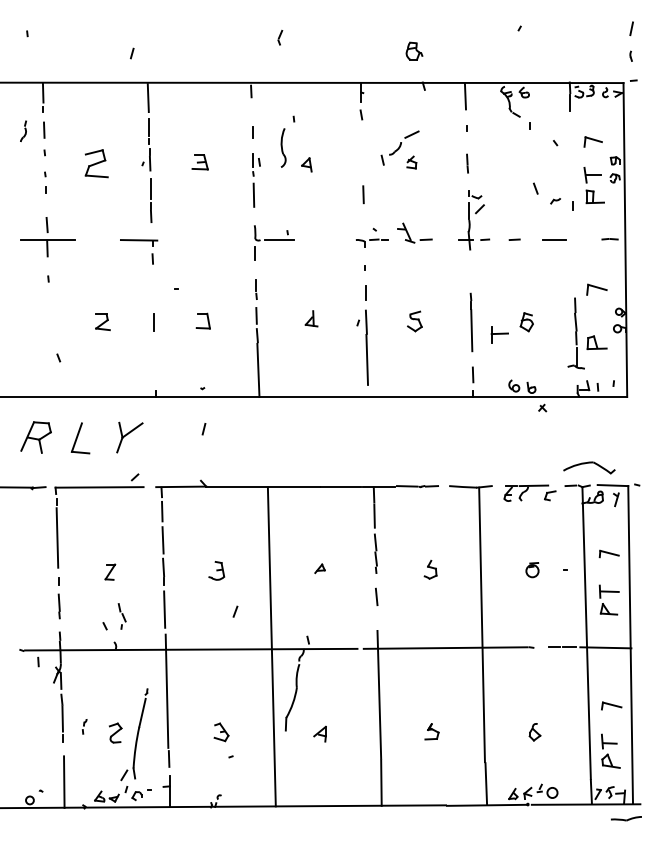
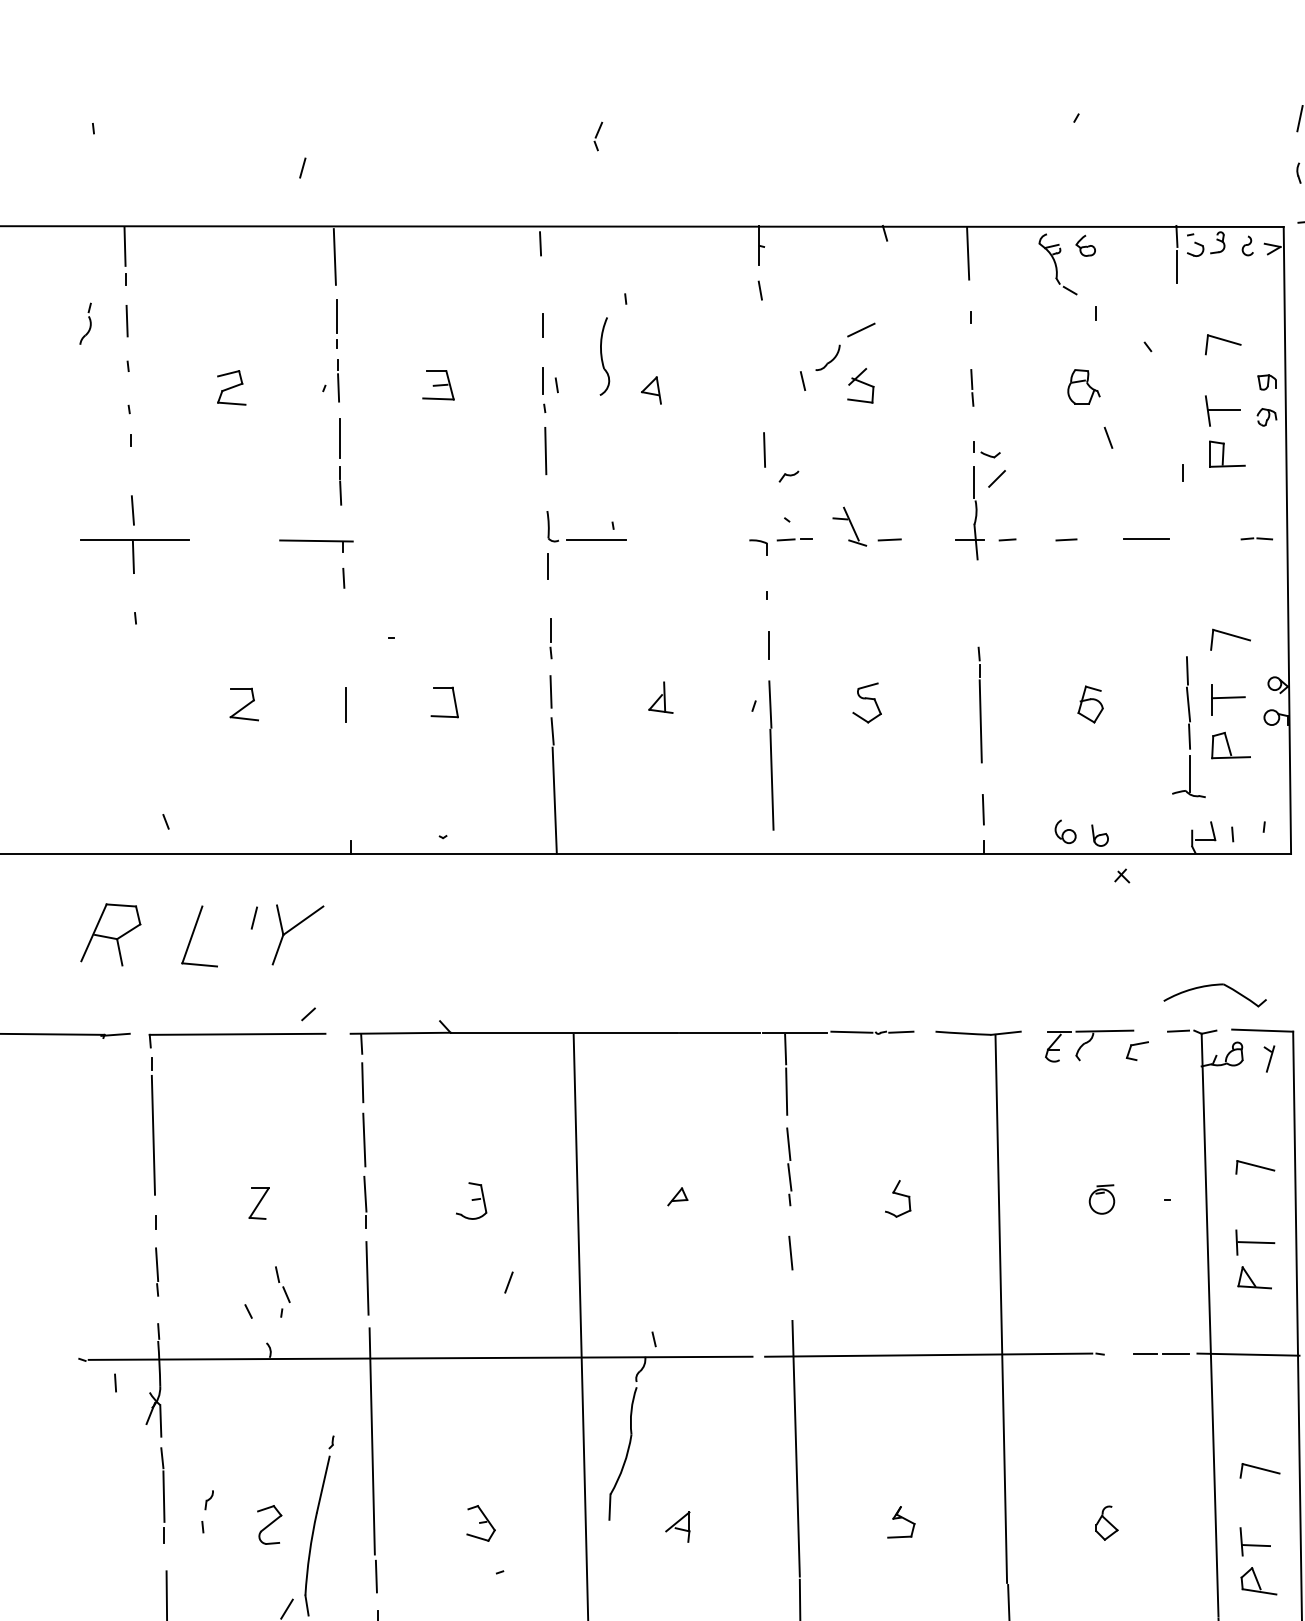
part: (414, 50) -> (1084, 385), moved
part: (411, 162) -> (860, 385), size x1.43
part: (96, 163) -> (231, 387), size x0.62
part: (555, 201) -> (788, 477), moved
part: (499, 334) -> (1227, 699), moved
line: (58, 357) -> (165, 820), moved
line: (203, 429) -> (253, 918), moved
part: (84, 726) -> (207, 1511), size x1.43

